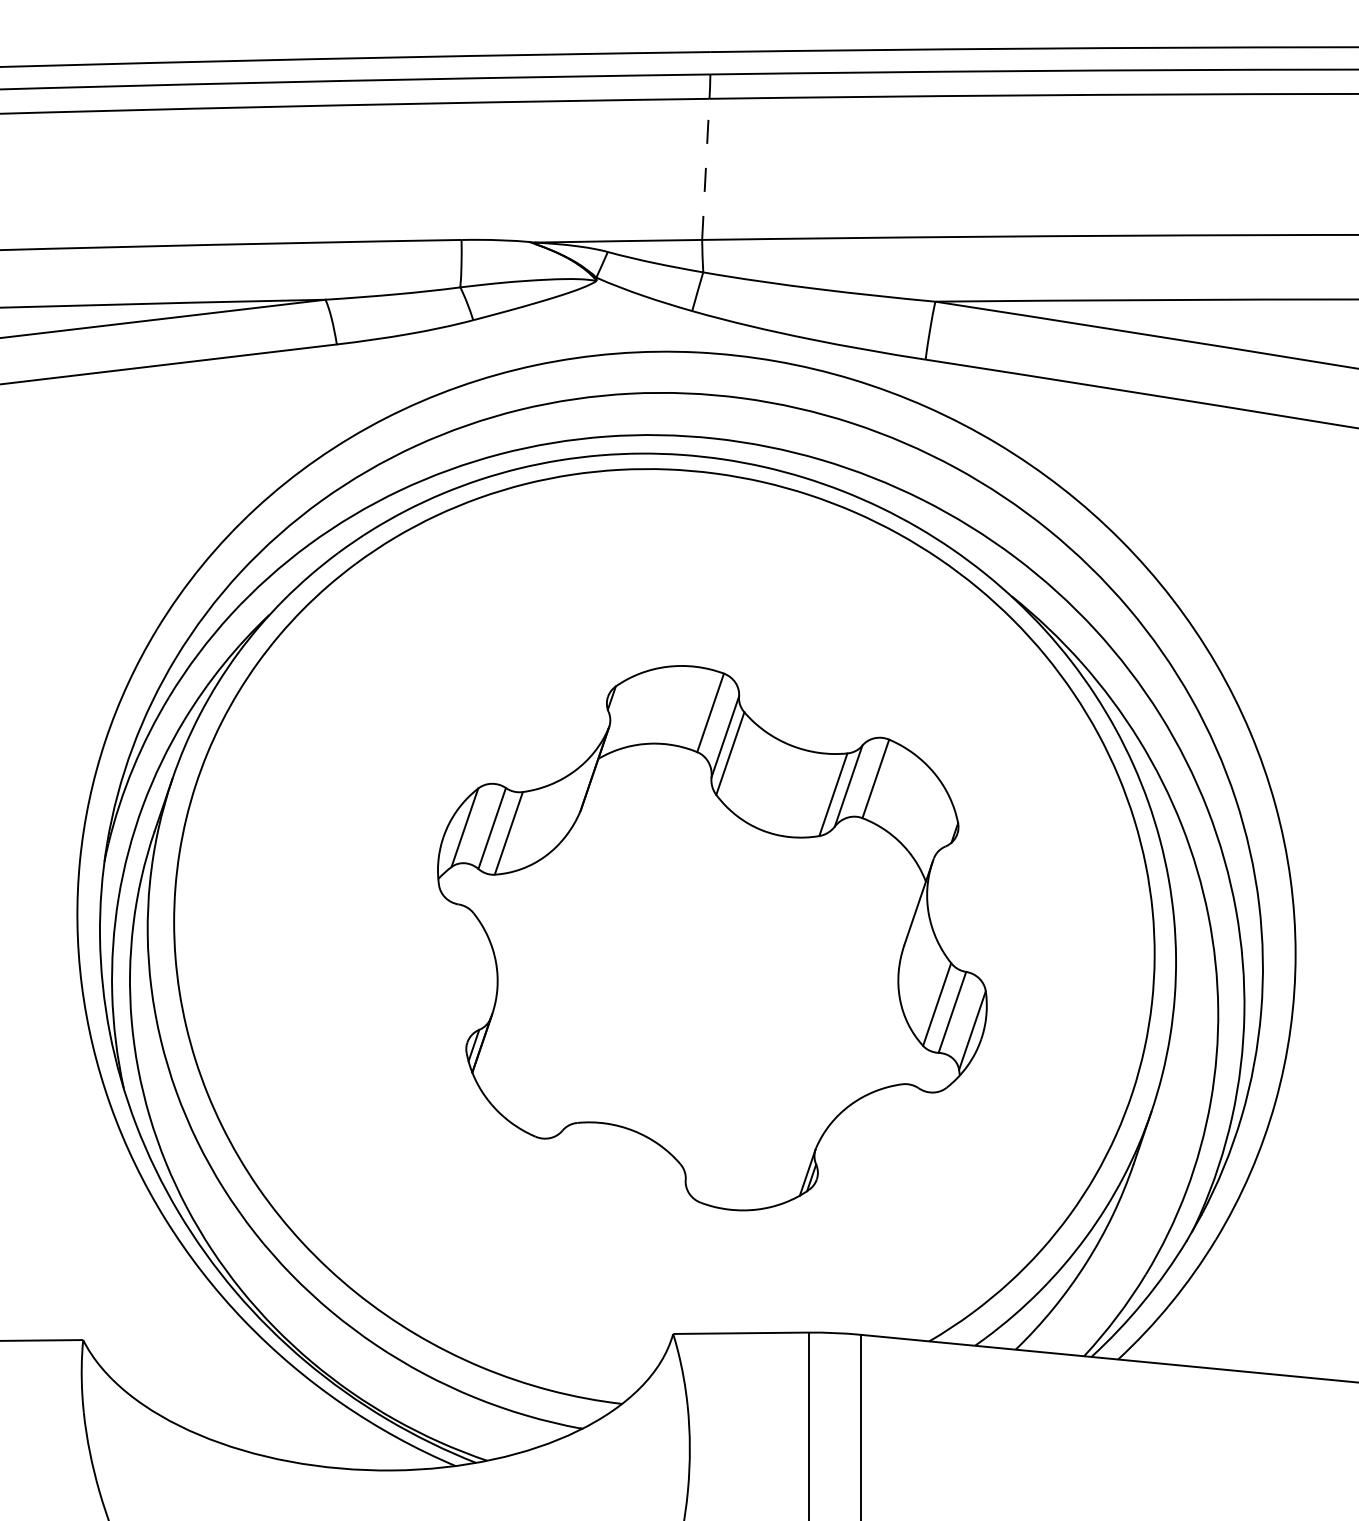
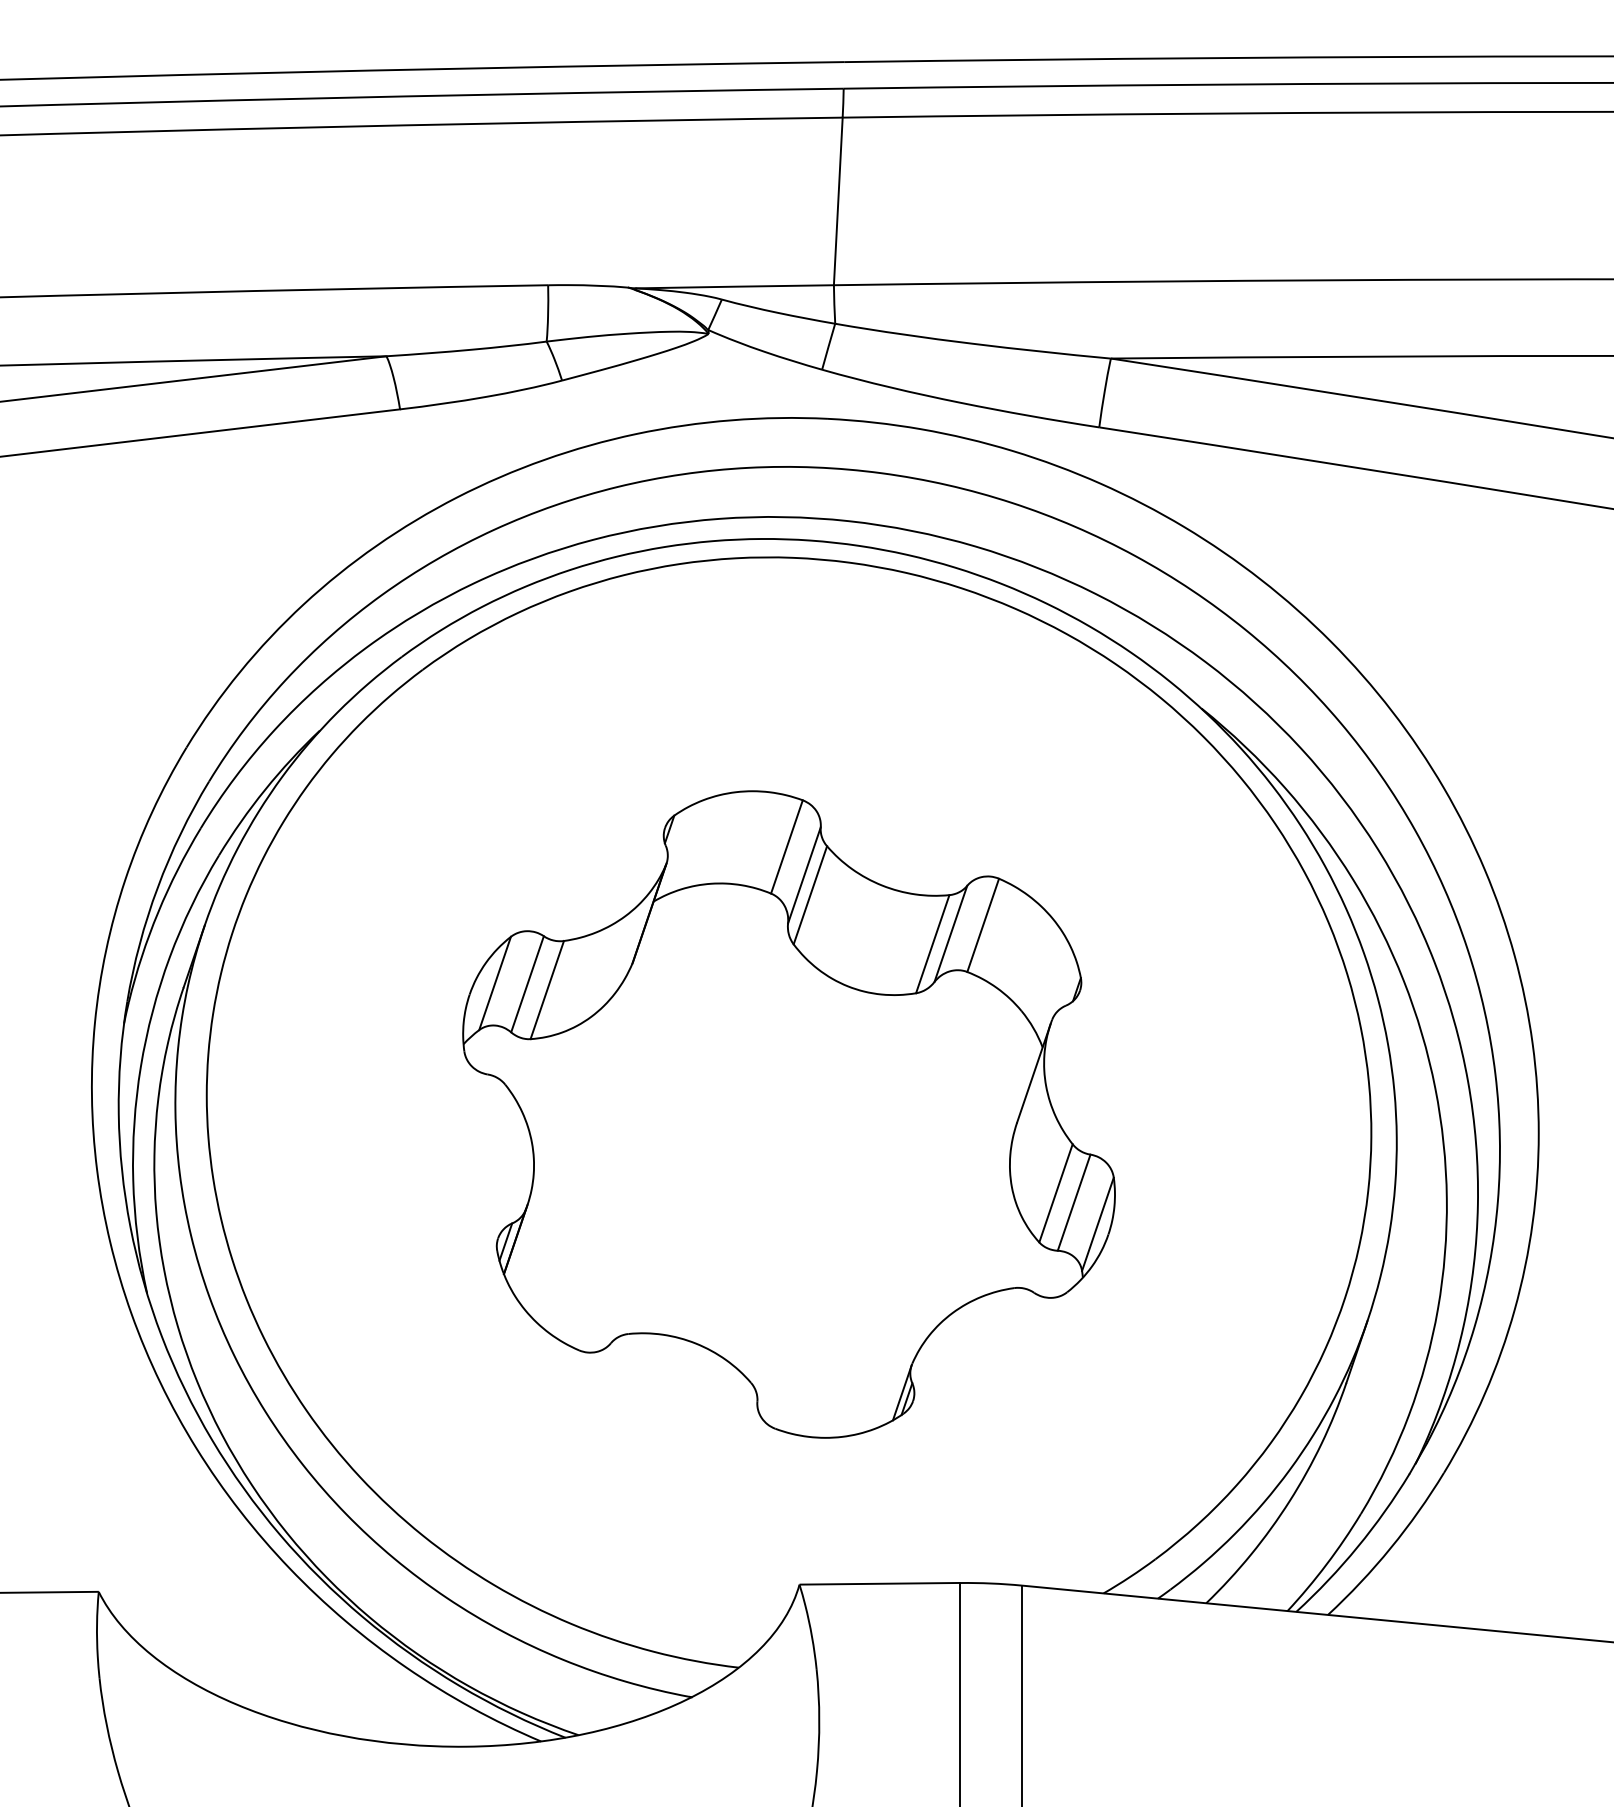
line: (705, 169) -> (837, 201), dashed -> solid
part: (712, 938) -> (789, 1114), moved

